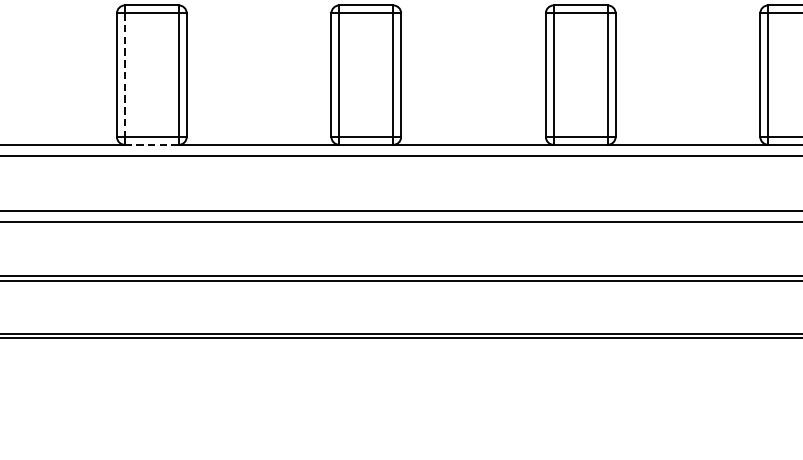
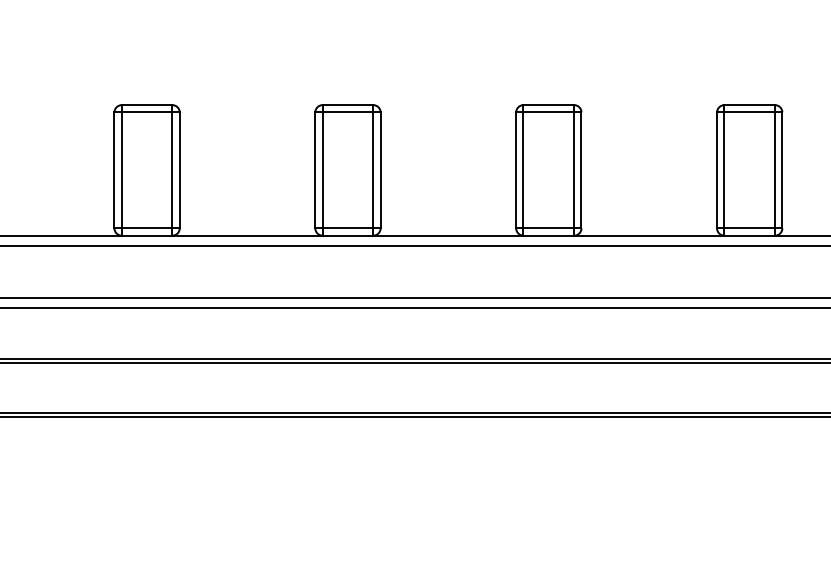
line: (124, 75) -> (121, 170), dashed -> solid
line: (151, 144) -> (146, 235), dashed -> solid

